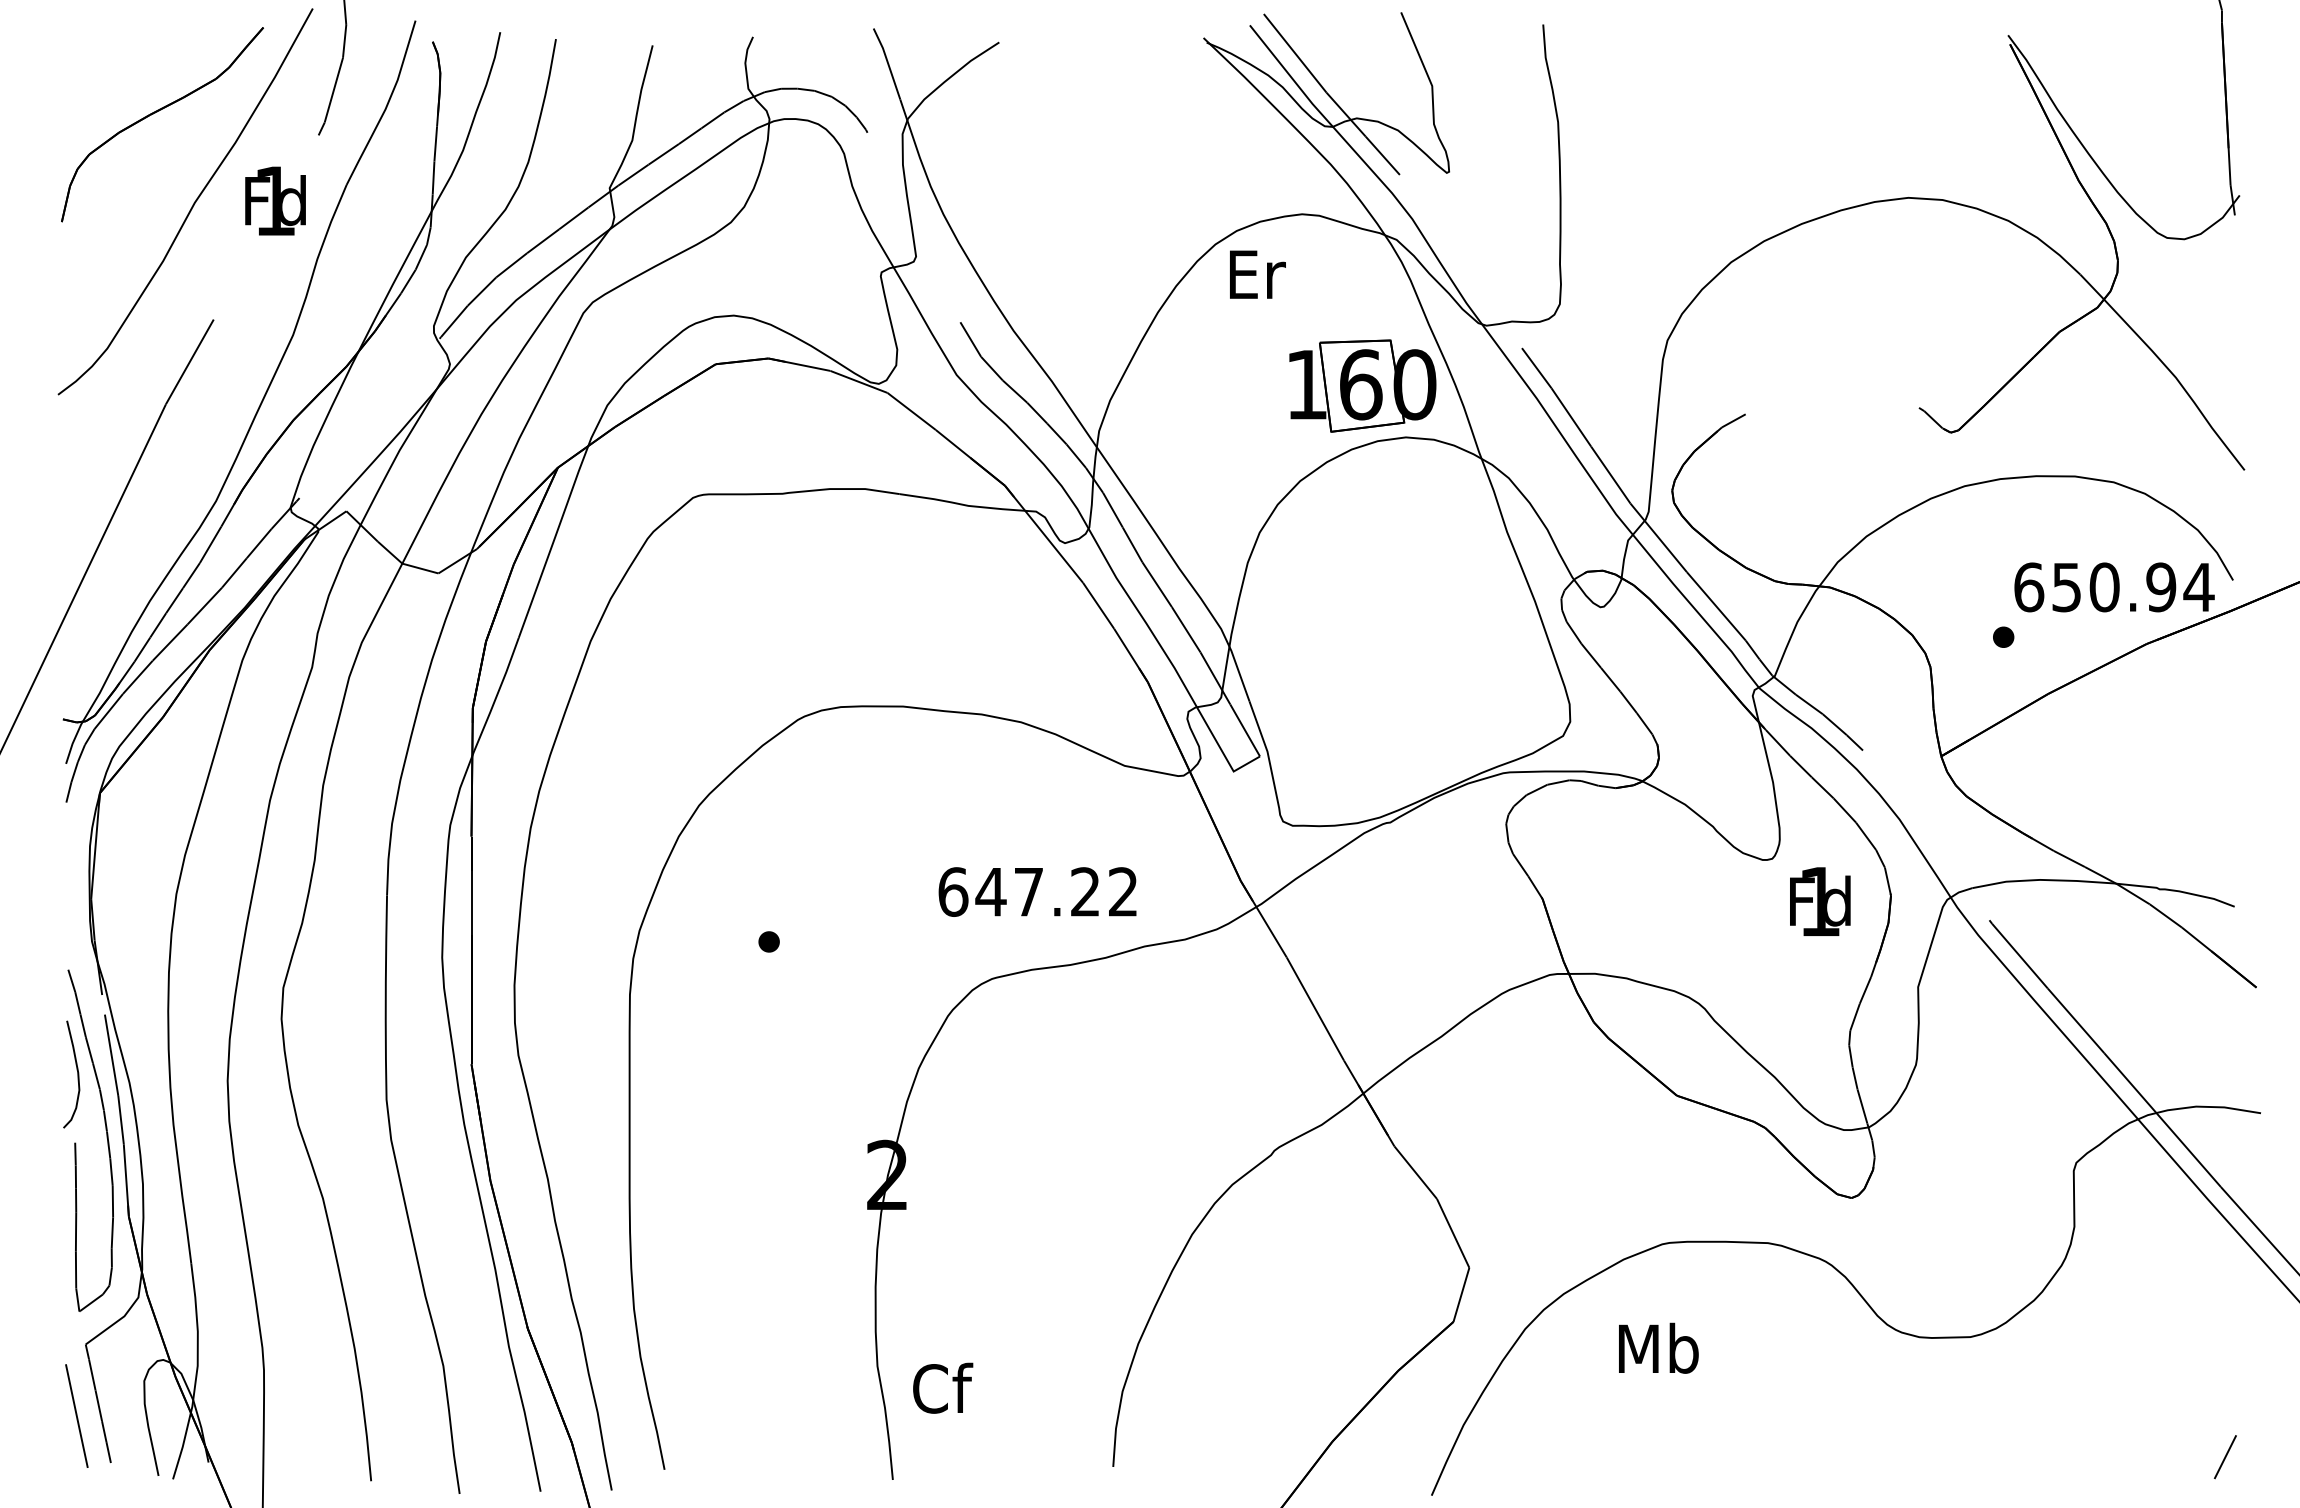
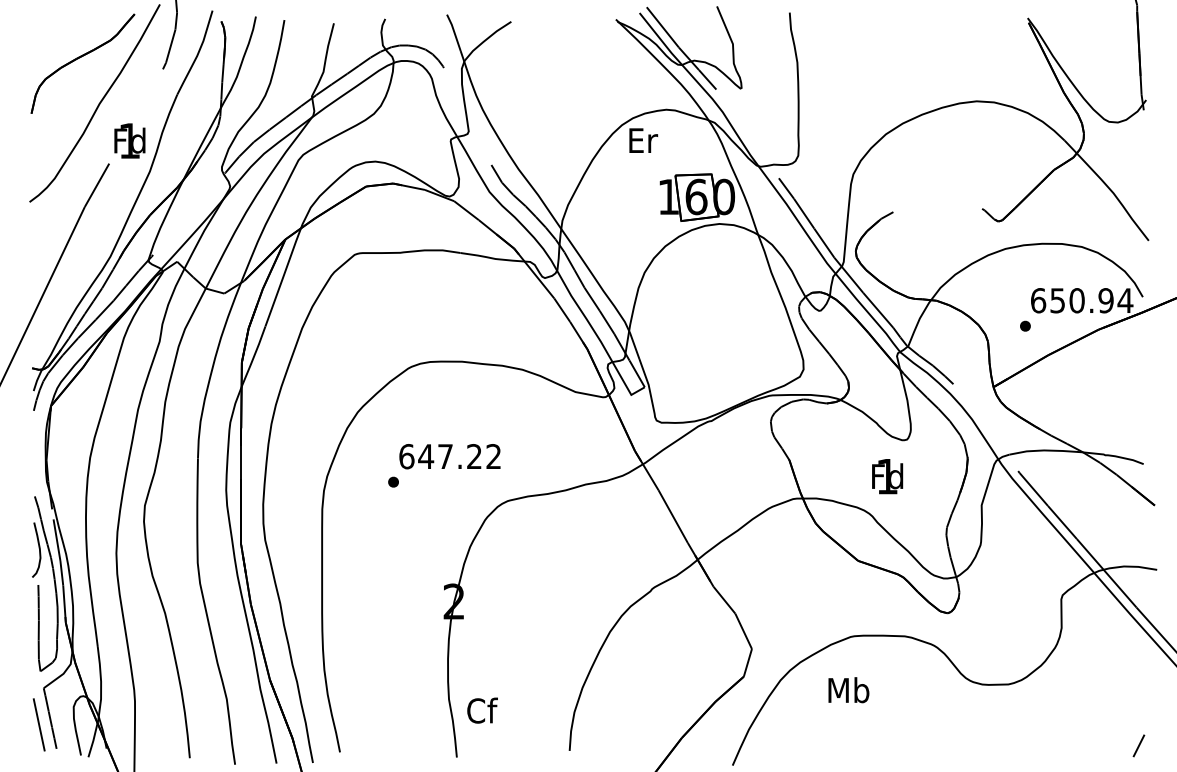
text: (274, 200) -> (129, 140), moved
text: (1036, 891) -> (449, 456), moved
text: (1820, 901) -> (887, 476), moved

